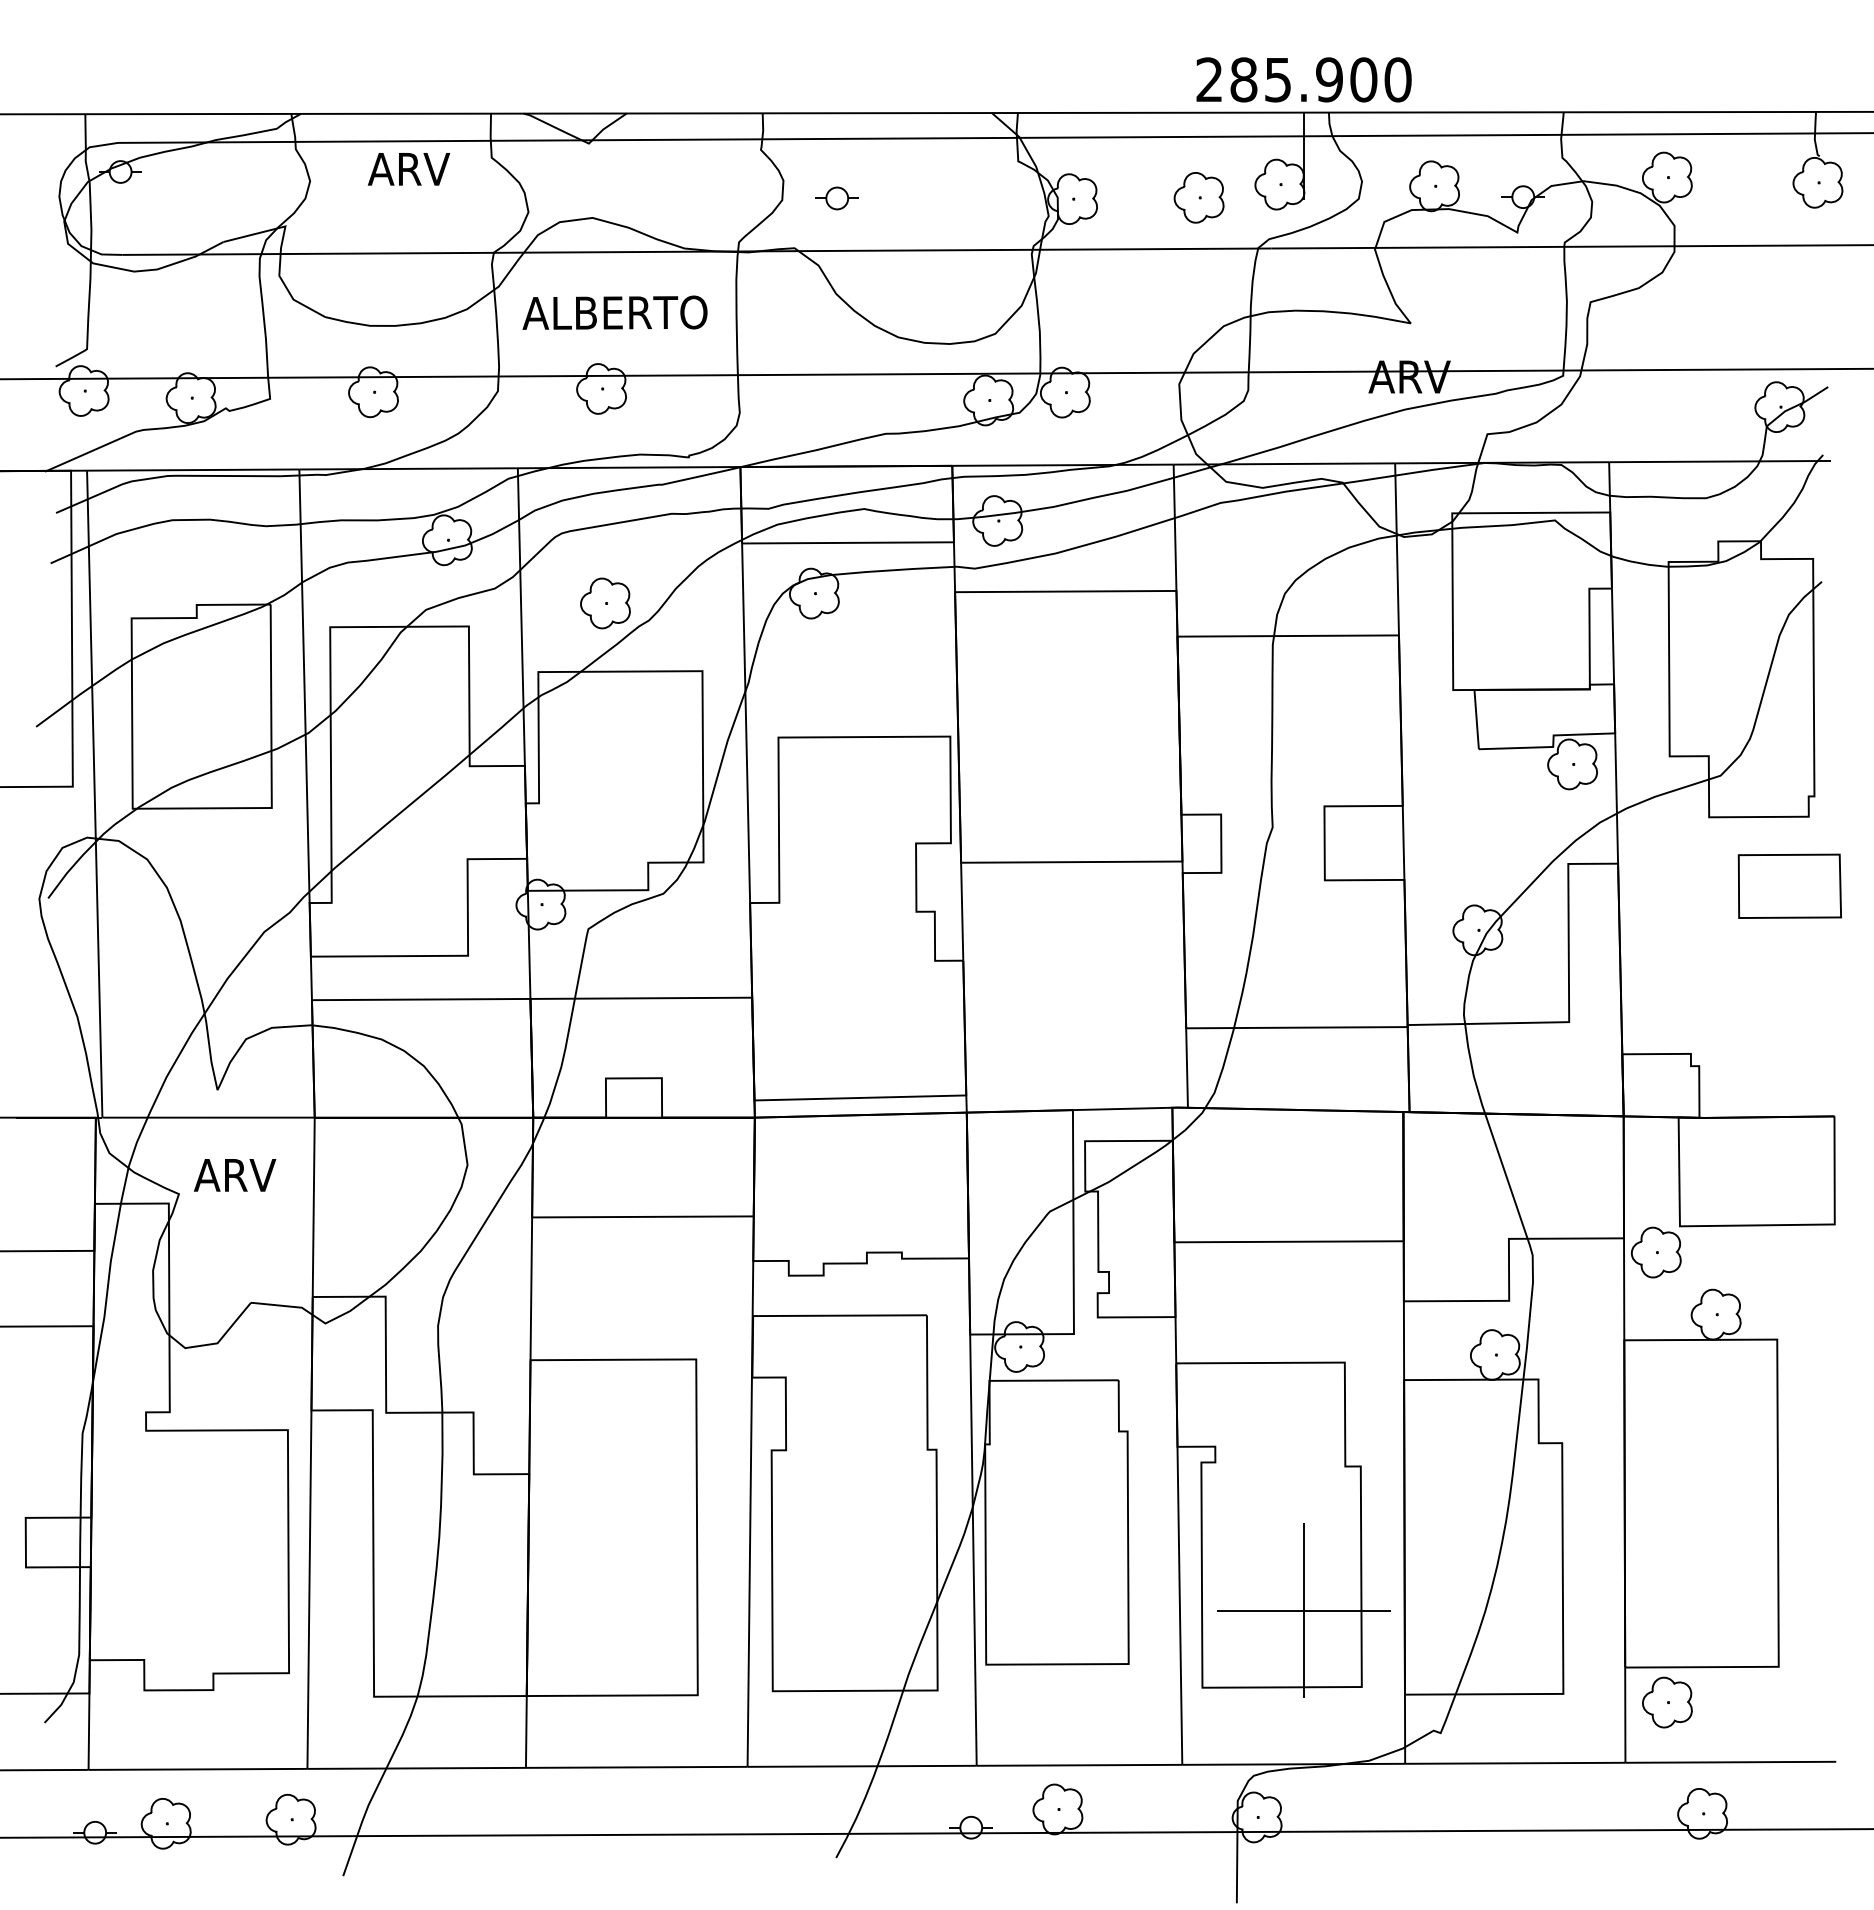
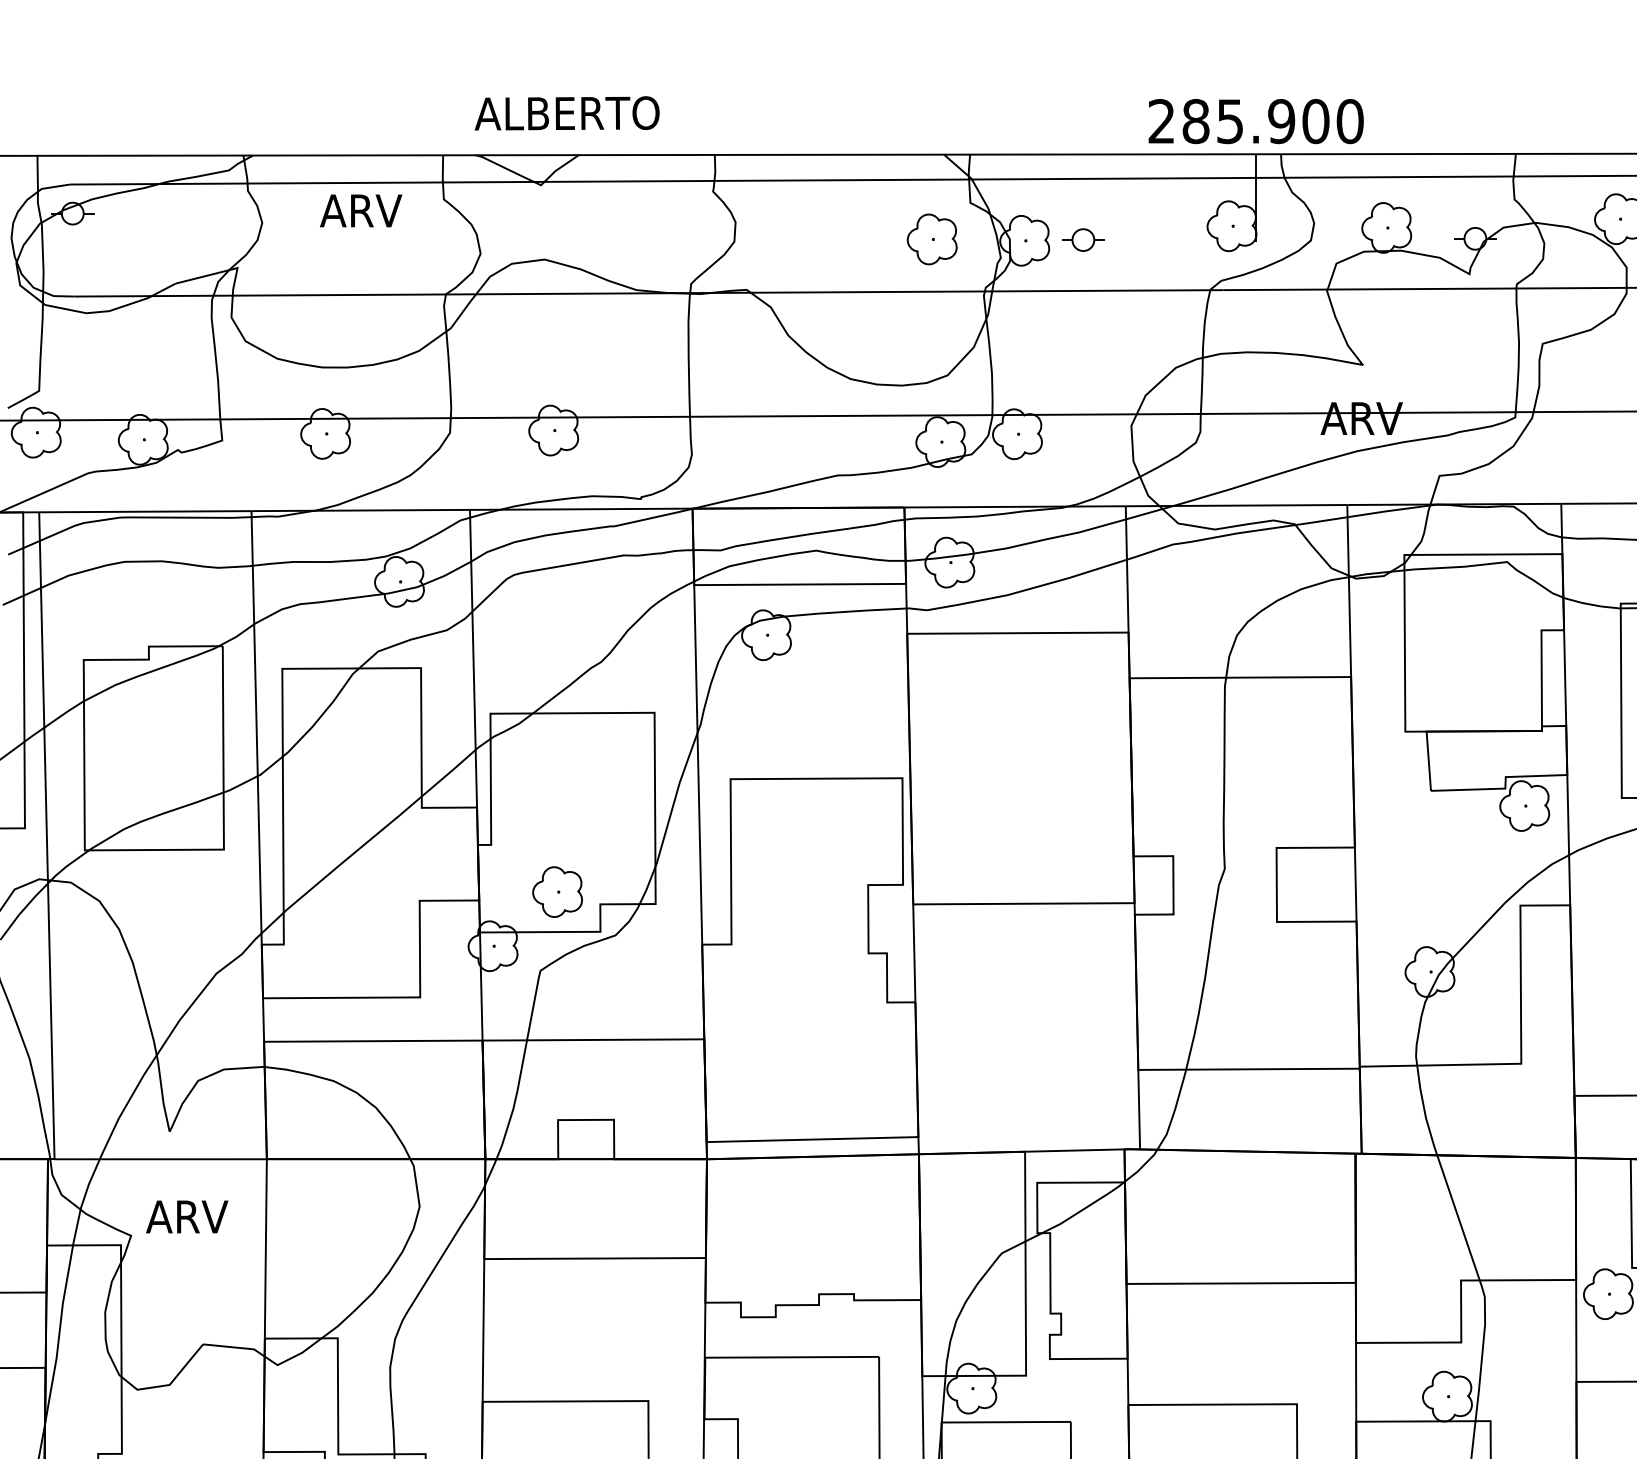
part: (1198, 197) -> (931, 239), moved
part: (836, 198) -> (1082, 240), moved
text: (614, 312) -> (566, 113), moved
part: (605, 603) -> (557, 892), moved

